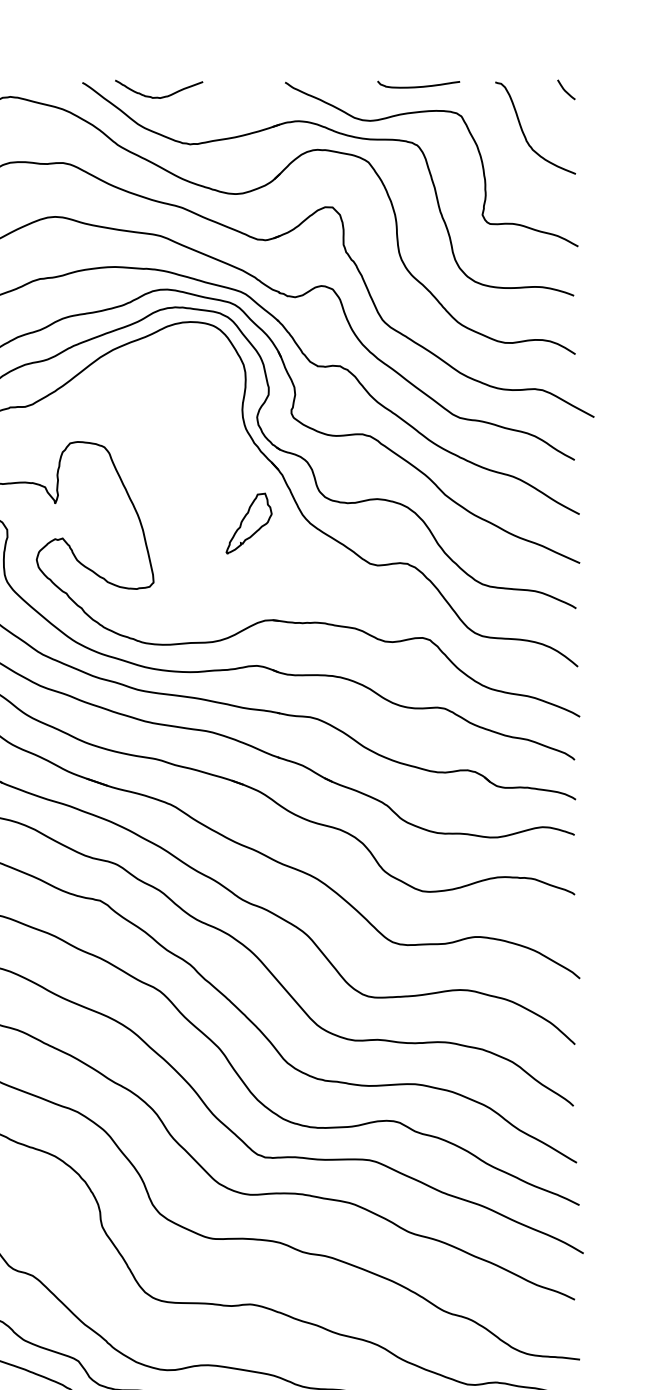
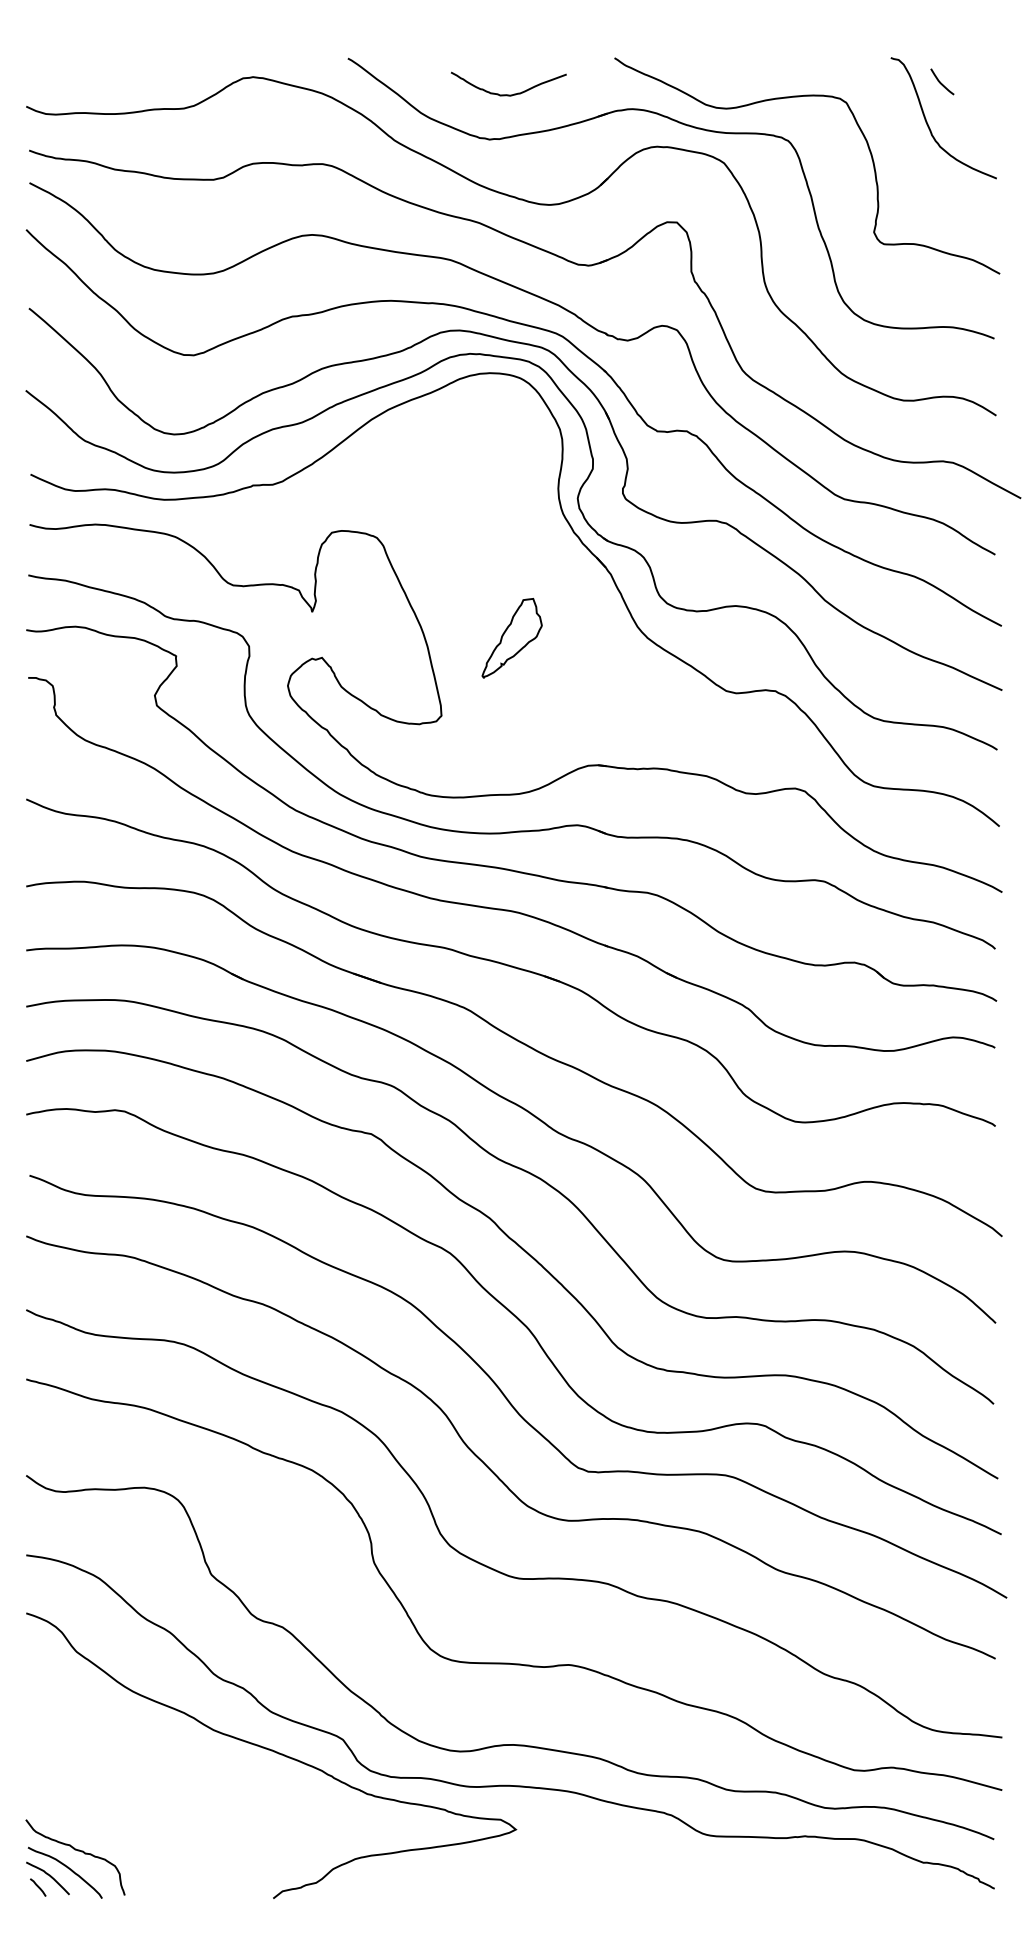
curve: (418, 86) -> (789, 63), removed
curve: (565, 90) -> (941, 82), moved
curve: (158, 97) -> (508, 94), moved
part: (248, 523) -> (511, 638), moved

